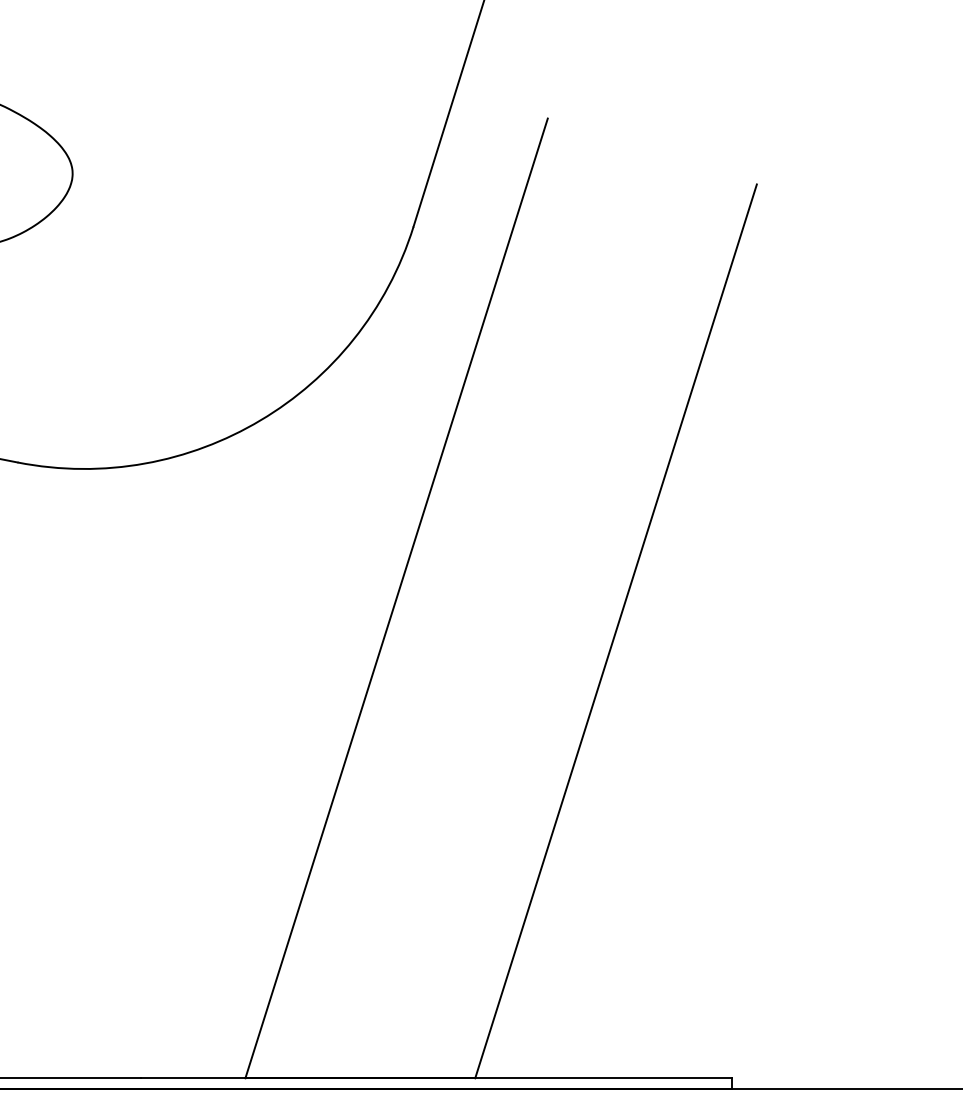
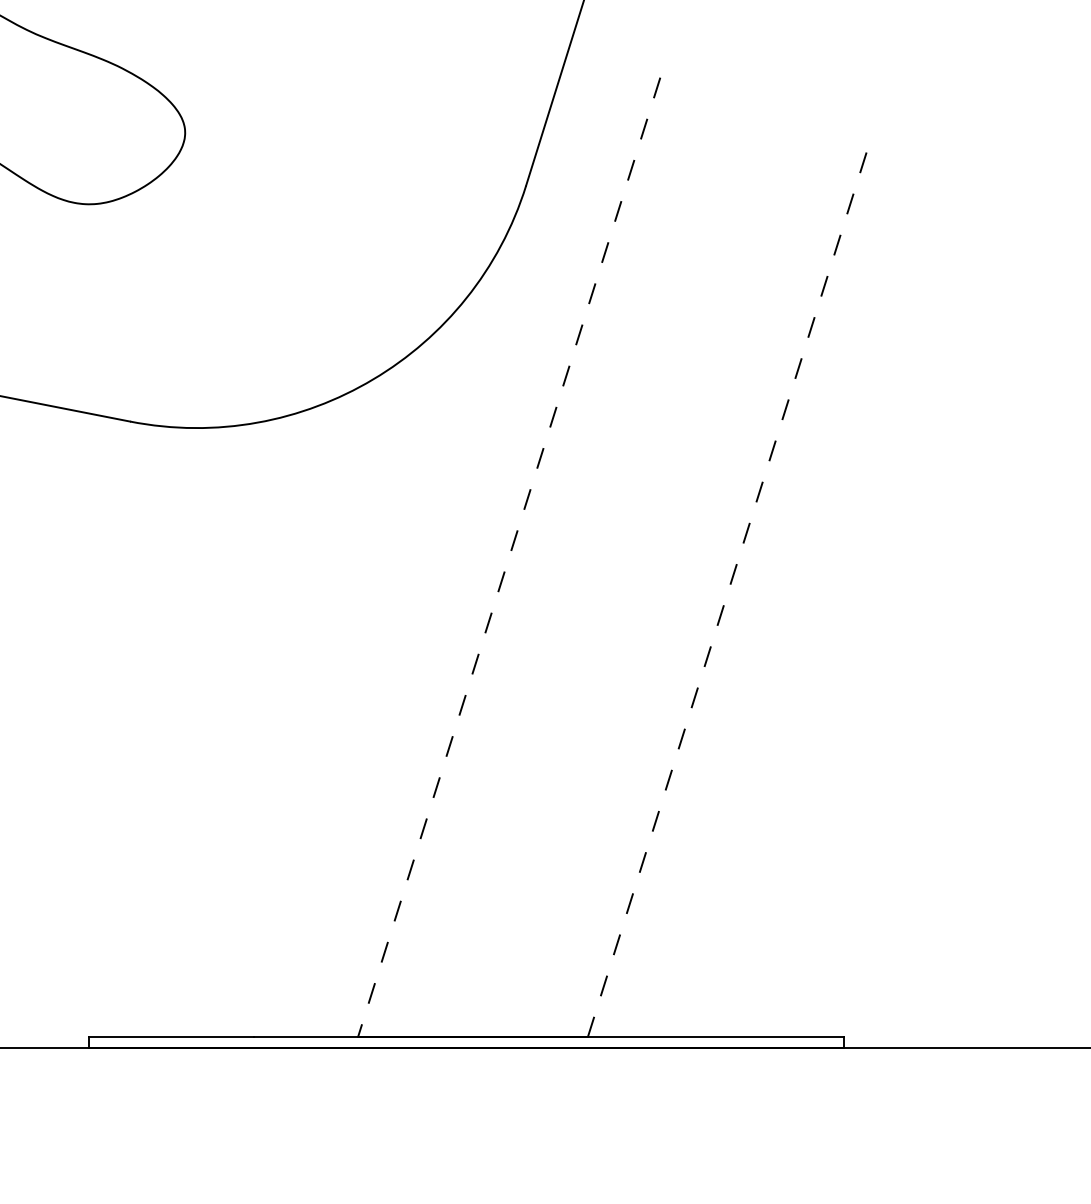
line: (396, 599) -> (509, 558), solid -> dashed
line: (615, 631) -> (728, 590), solid -> dashed

